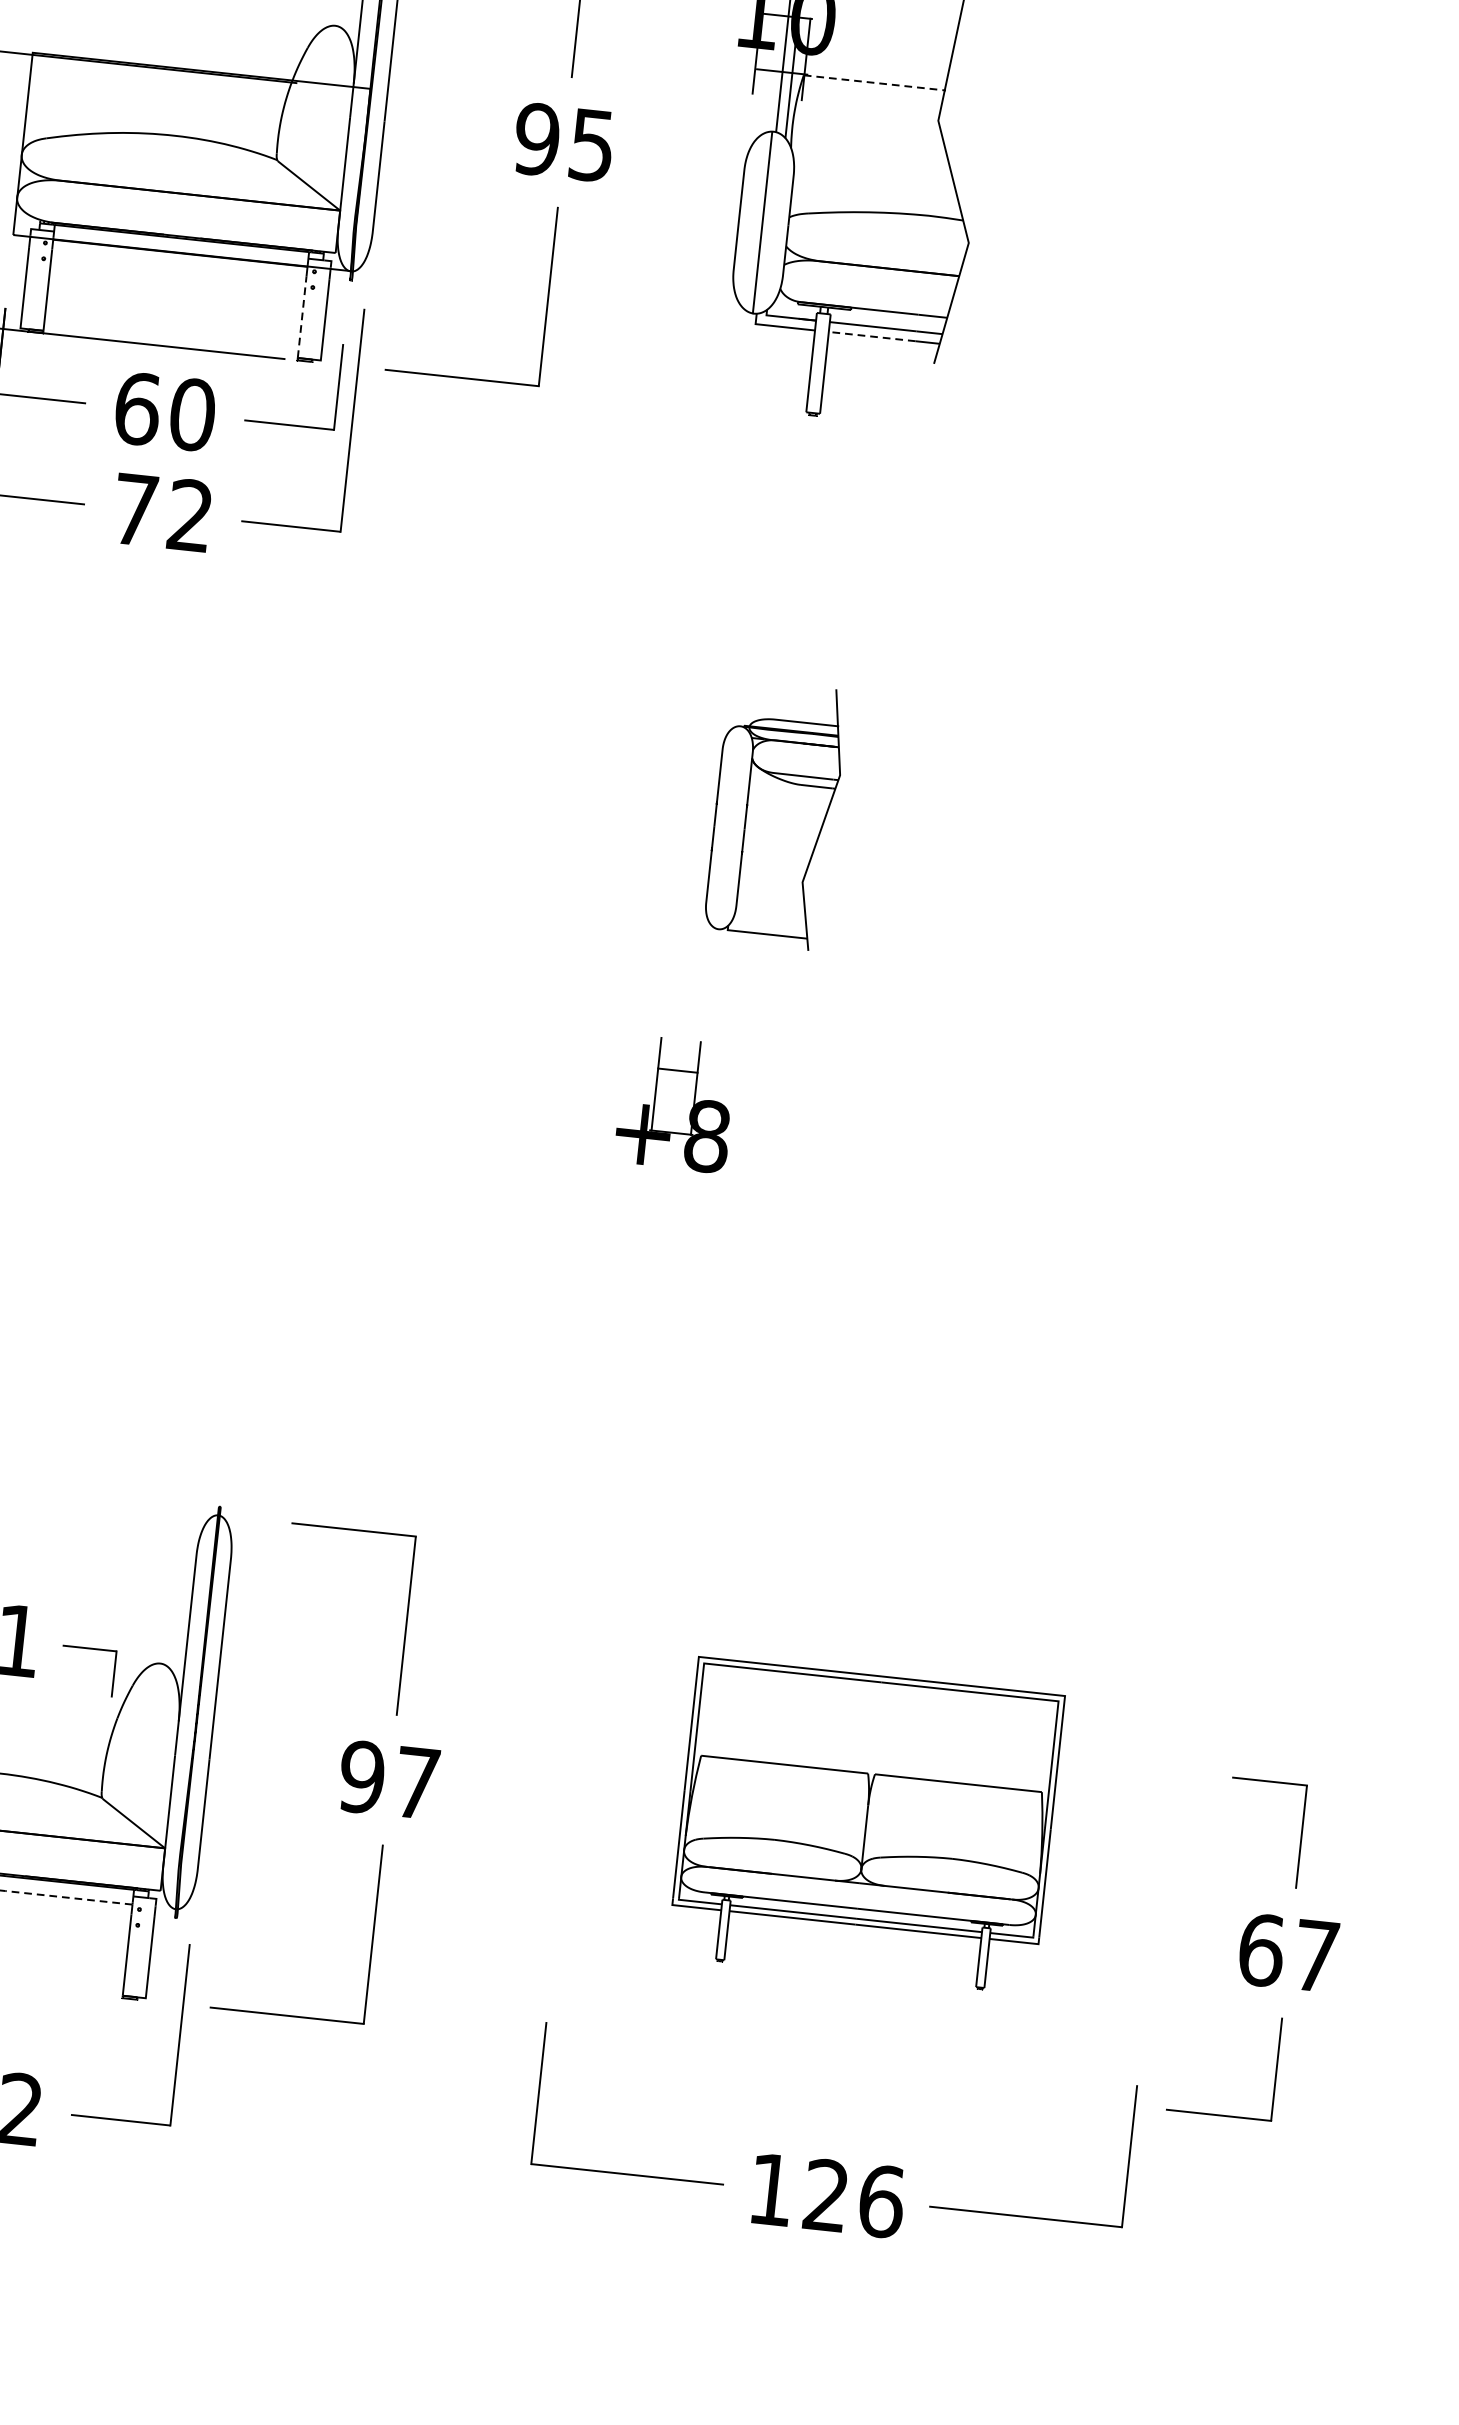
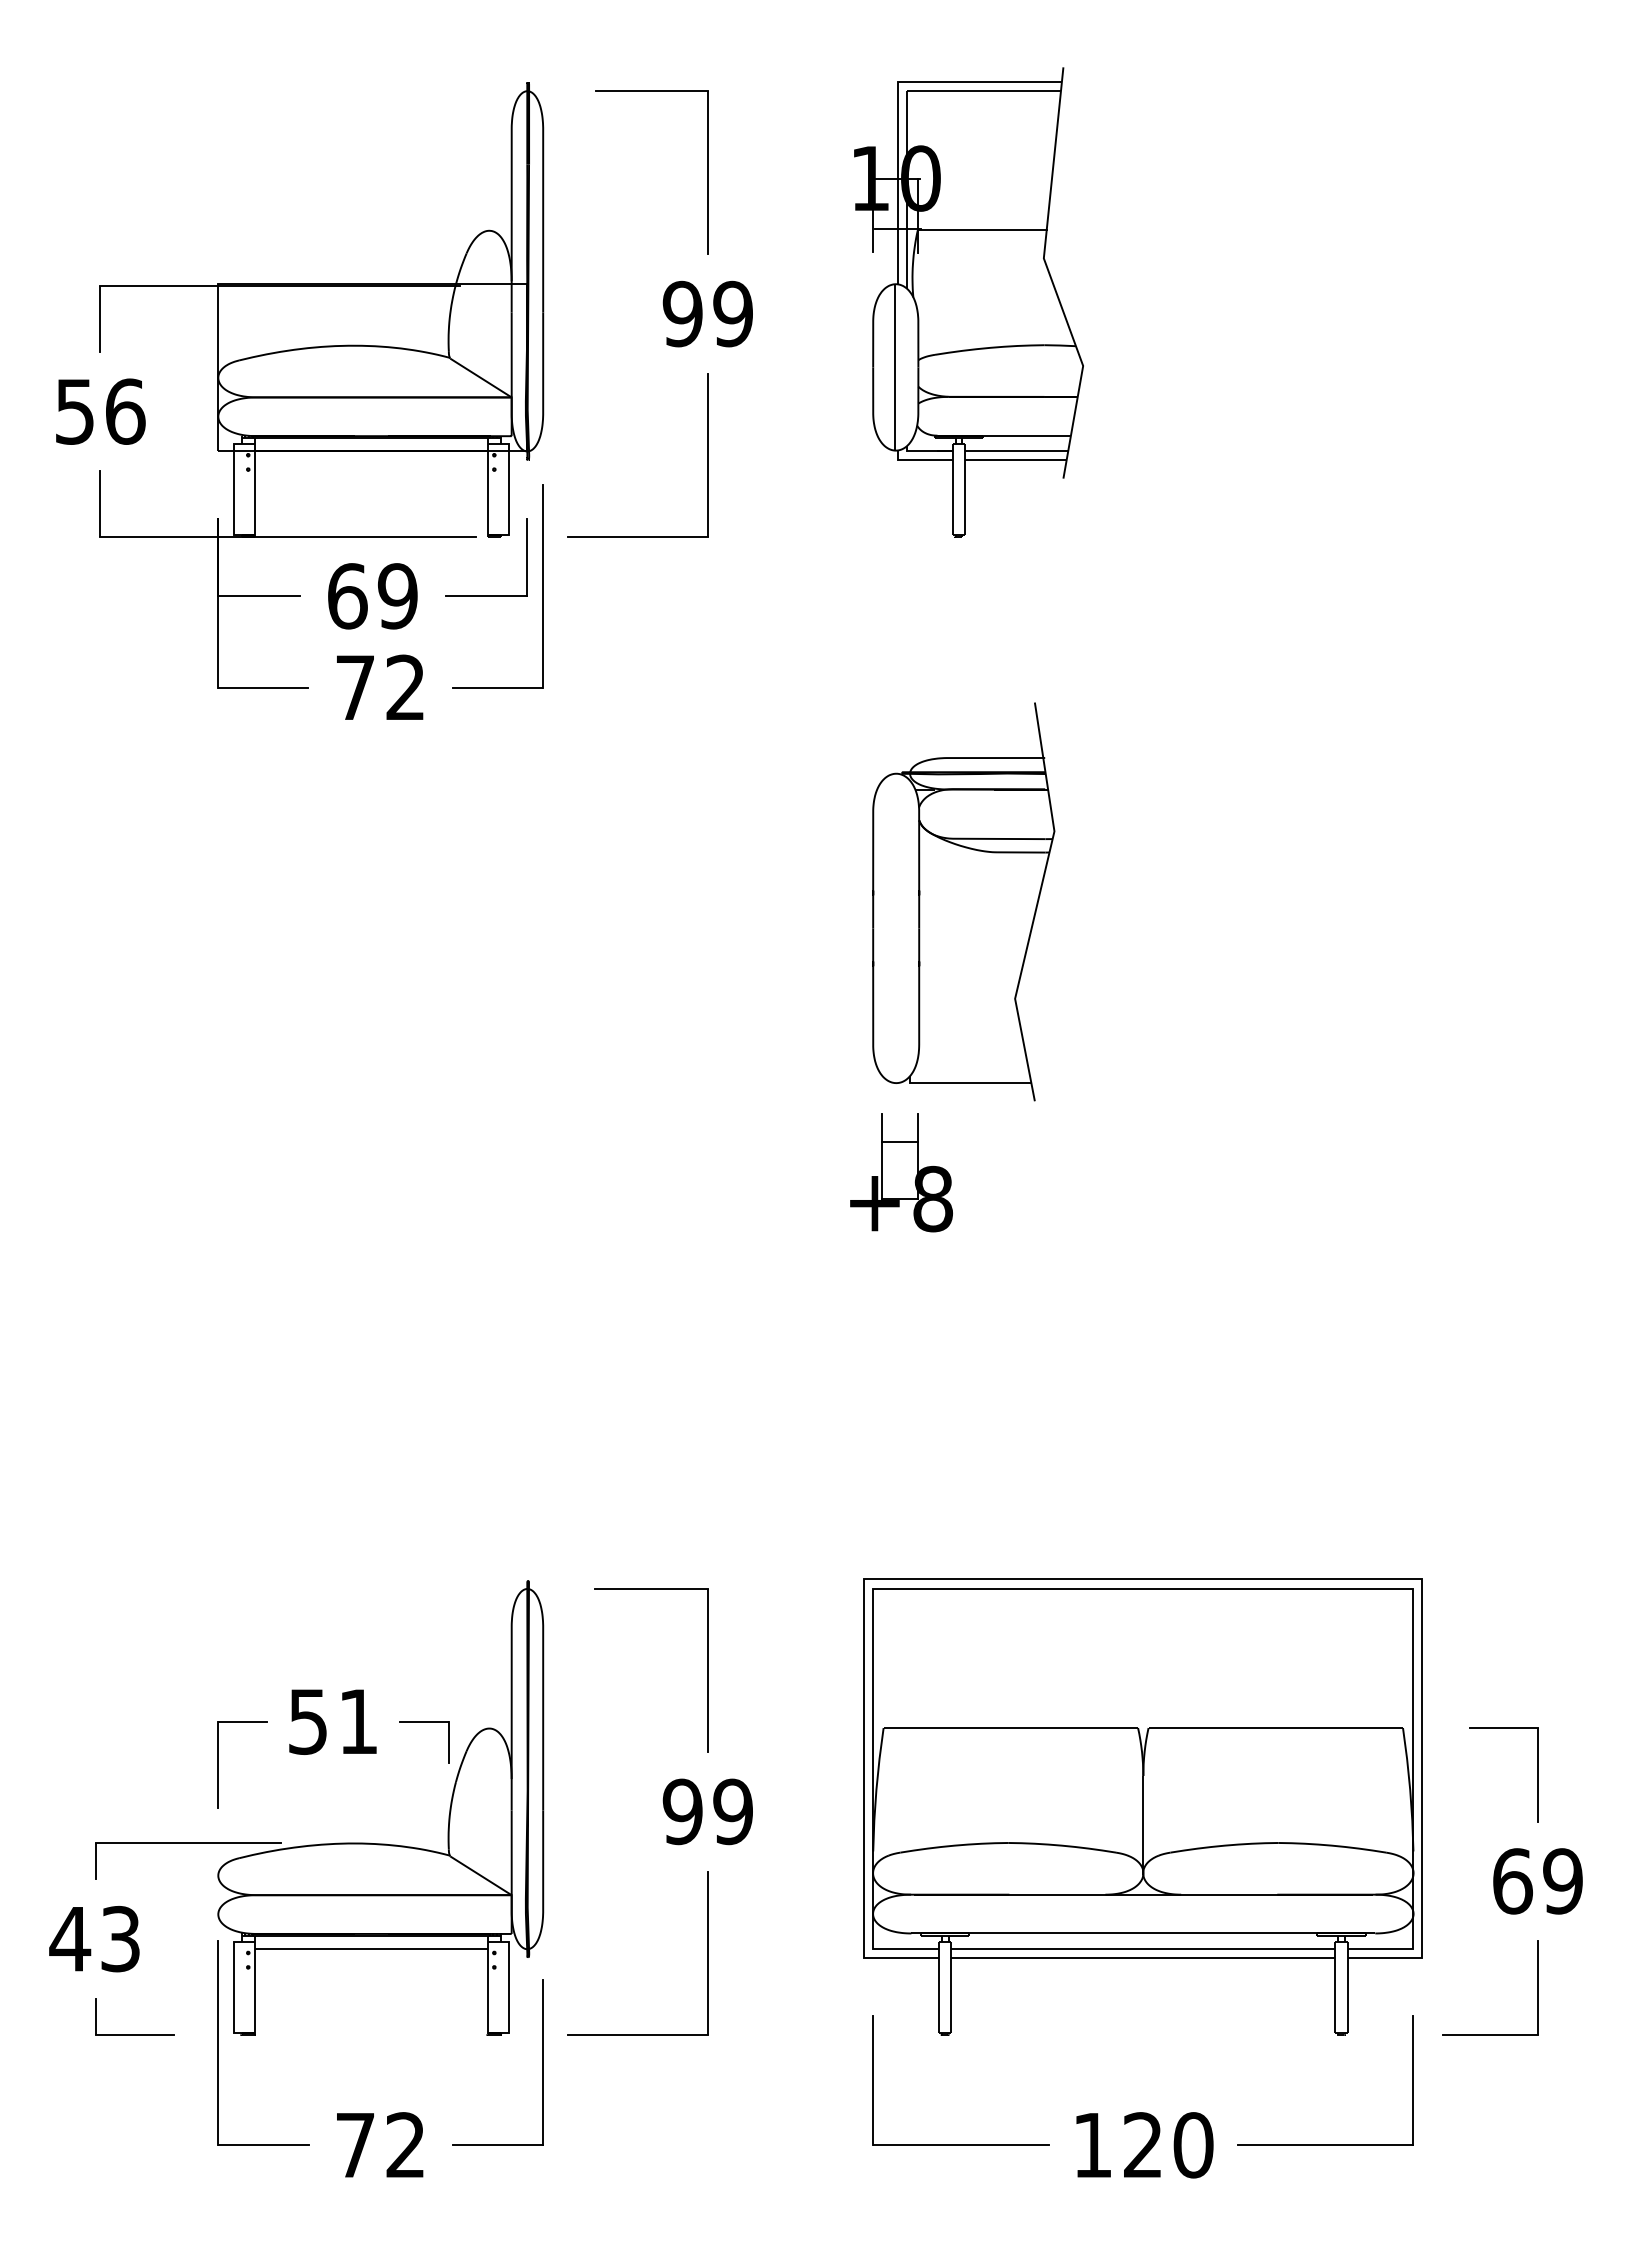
line: (873, 82) -> (981, 230), dashed -> solid
text: (591, 144) -> (732, 313), 95 -> 99
line: (302, 317) -> (487, 497), dashed -> solid
line: (871, 336) -> (1004, 459), dashed -> solid
text: (192, 414) -> (397, 596), 60 -> 69
part: (775, 814) -> (963, 901), size x1.67
text: (416, 1782) -> (732, 1811), 97 -> 99
part: (865, 1825) -> (1142, 1806), size x1.67
line: (67, 1898) -> (428, 1949), dashed -> solid
text: (1315, 1956) -> (1562, 1881), 67 -> 69
text: (881, 2201) -> (1193, 2145), 126 -> 120

